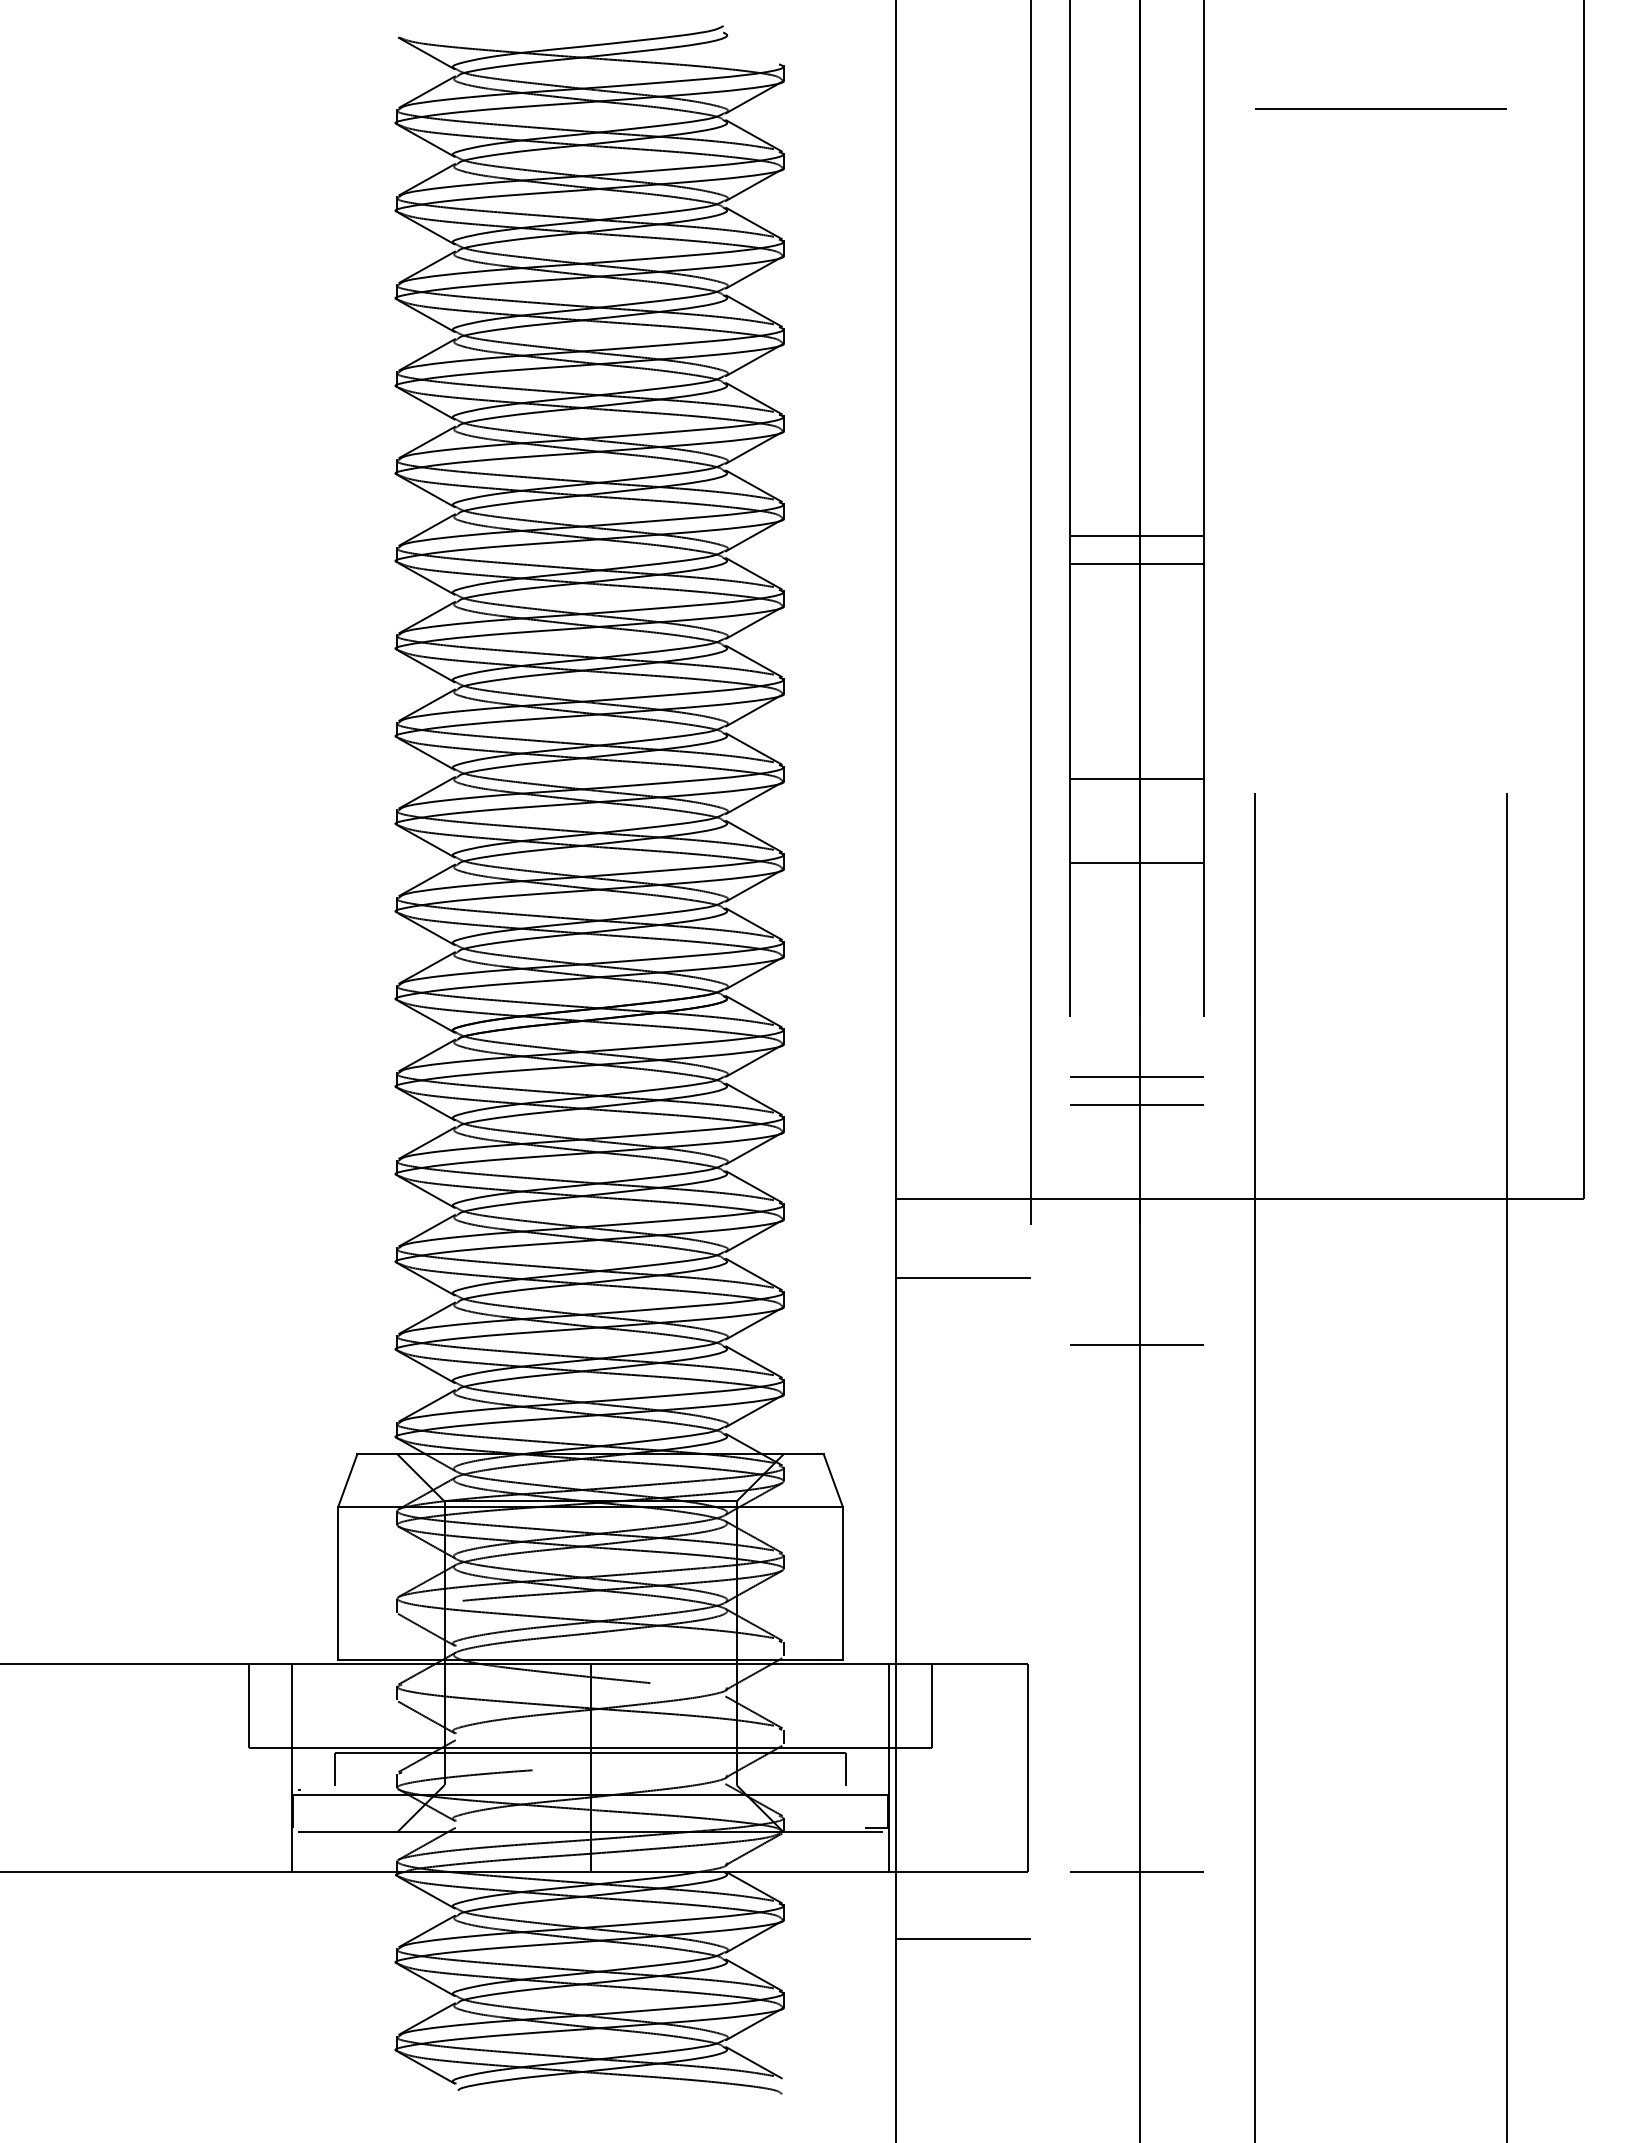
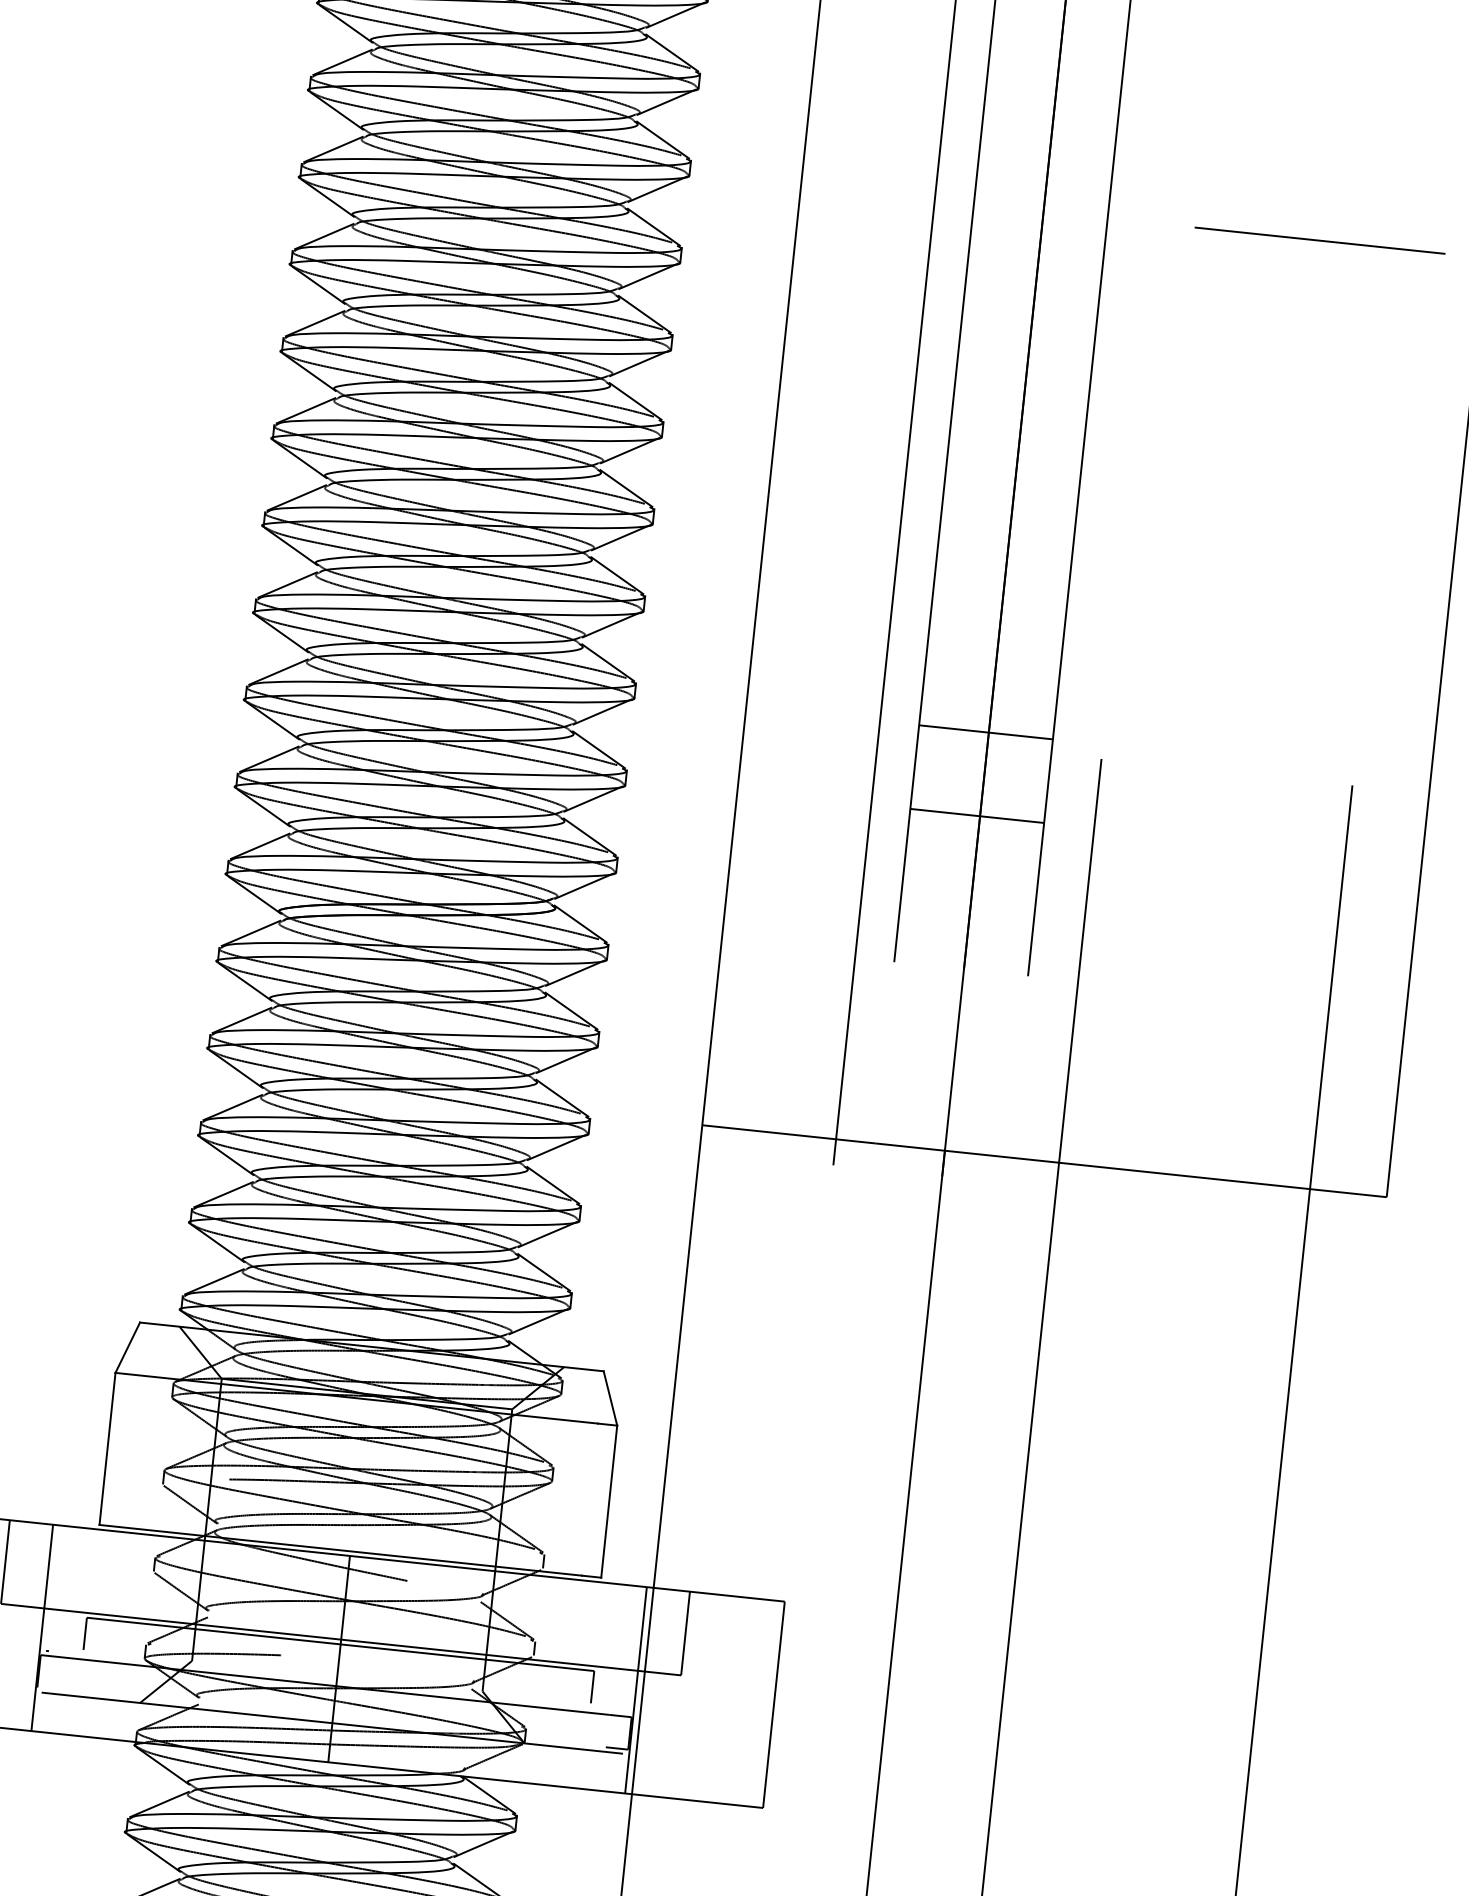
line: (1380, 108) -> (1319, 240), moved
line: (1136, 536) -> (1010, 491), removed
line: (1136, 564) -> (1007, 519), removed
line: (1136, 1077) -> (954, 1029), removed
line: (1136, 1105) -> (951, 1057), removed
line: (963, 1277) -> (761, 1210), removed
line: (1136, 1344) -> (926, 1295), removed
line: (1136, 1871) -> (871, 1819), removed
line: (963, 1938) -> (692, 1867), removed

